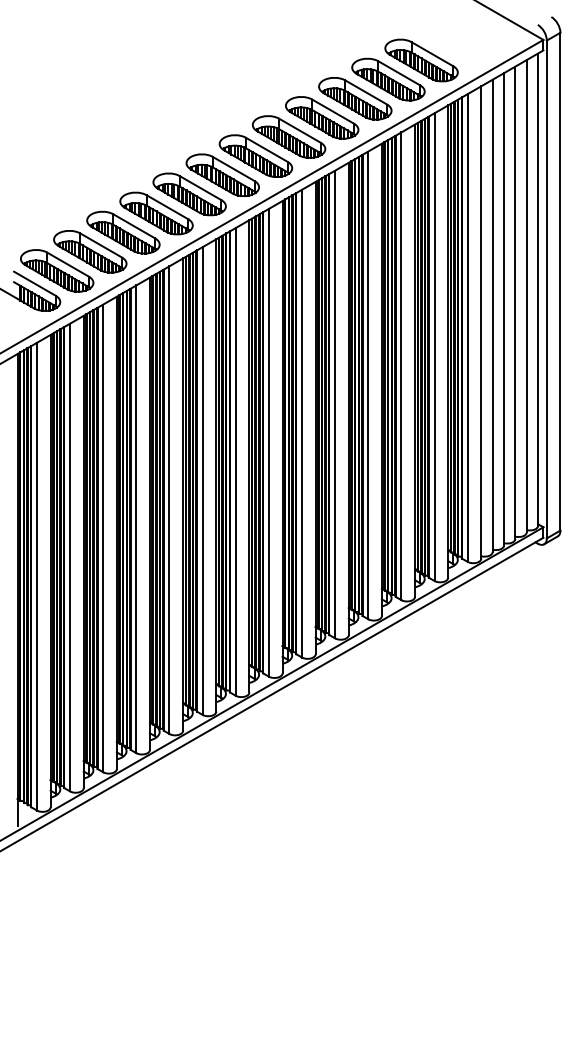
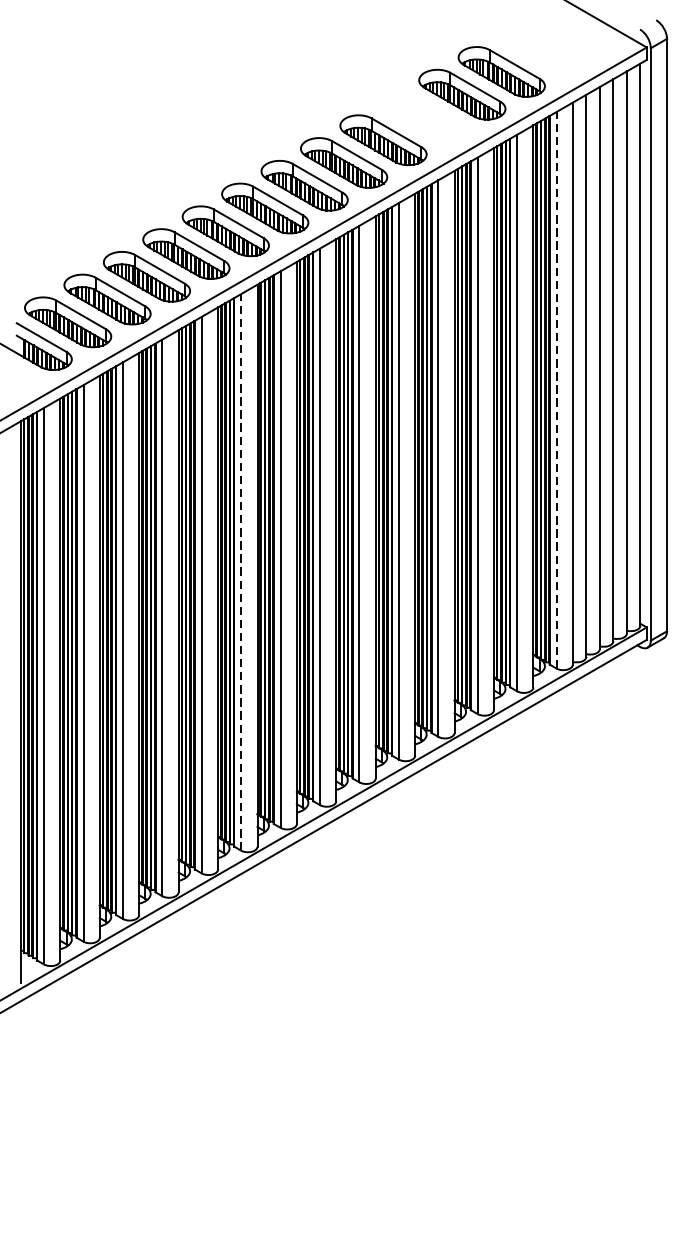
part: (355, 98) -> (423, 117), removed
line: (467, 328) -> (556, 390), solid -> dashed
line: (202, 481) -> (241, 572), solid -> dashed

